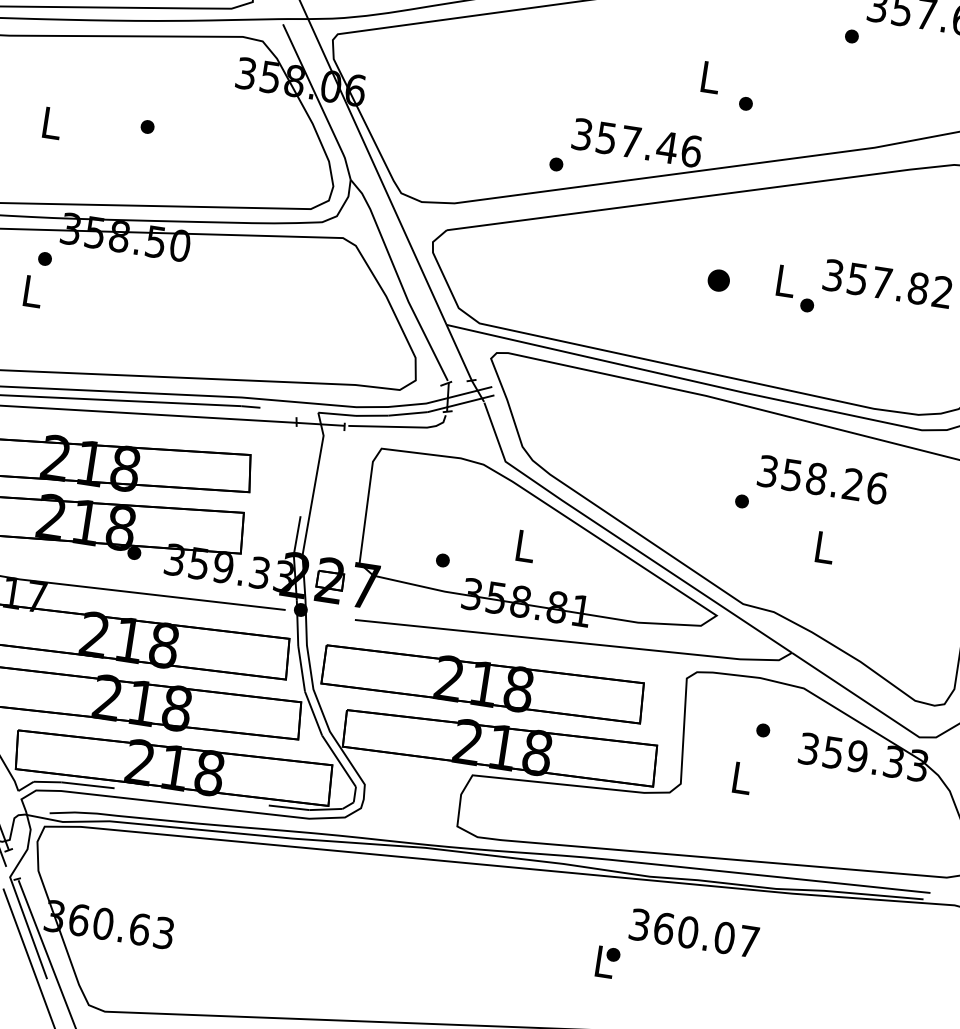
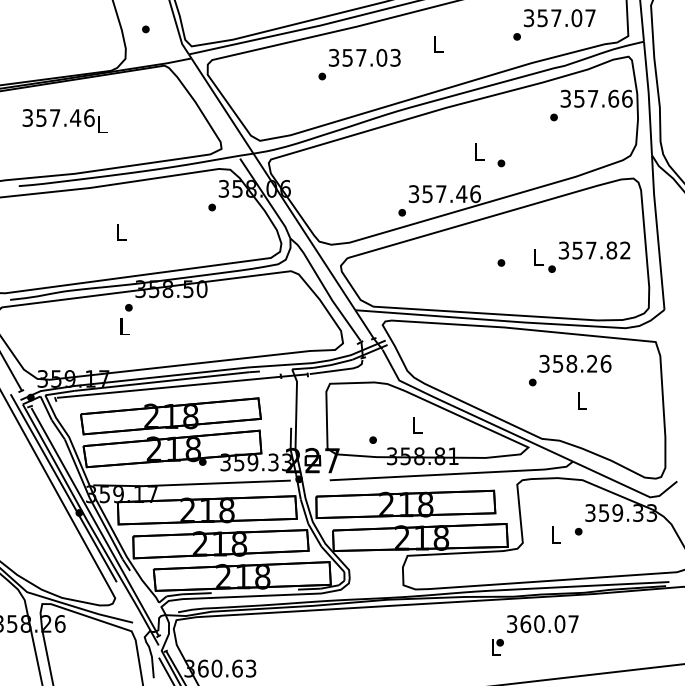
part: (146, 126) -> (211, 207), moved
part: (719, 279) -> (501, 262), size x0.62
part: (762, 730) -> (578, 531), moved

